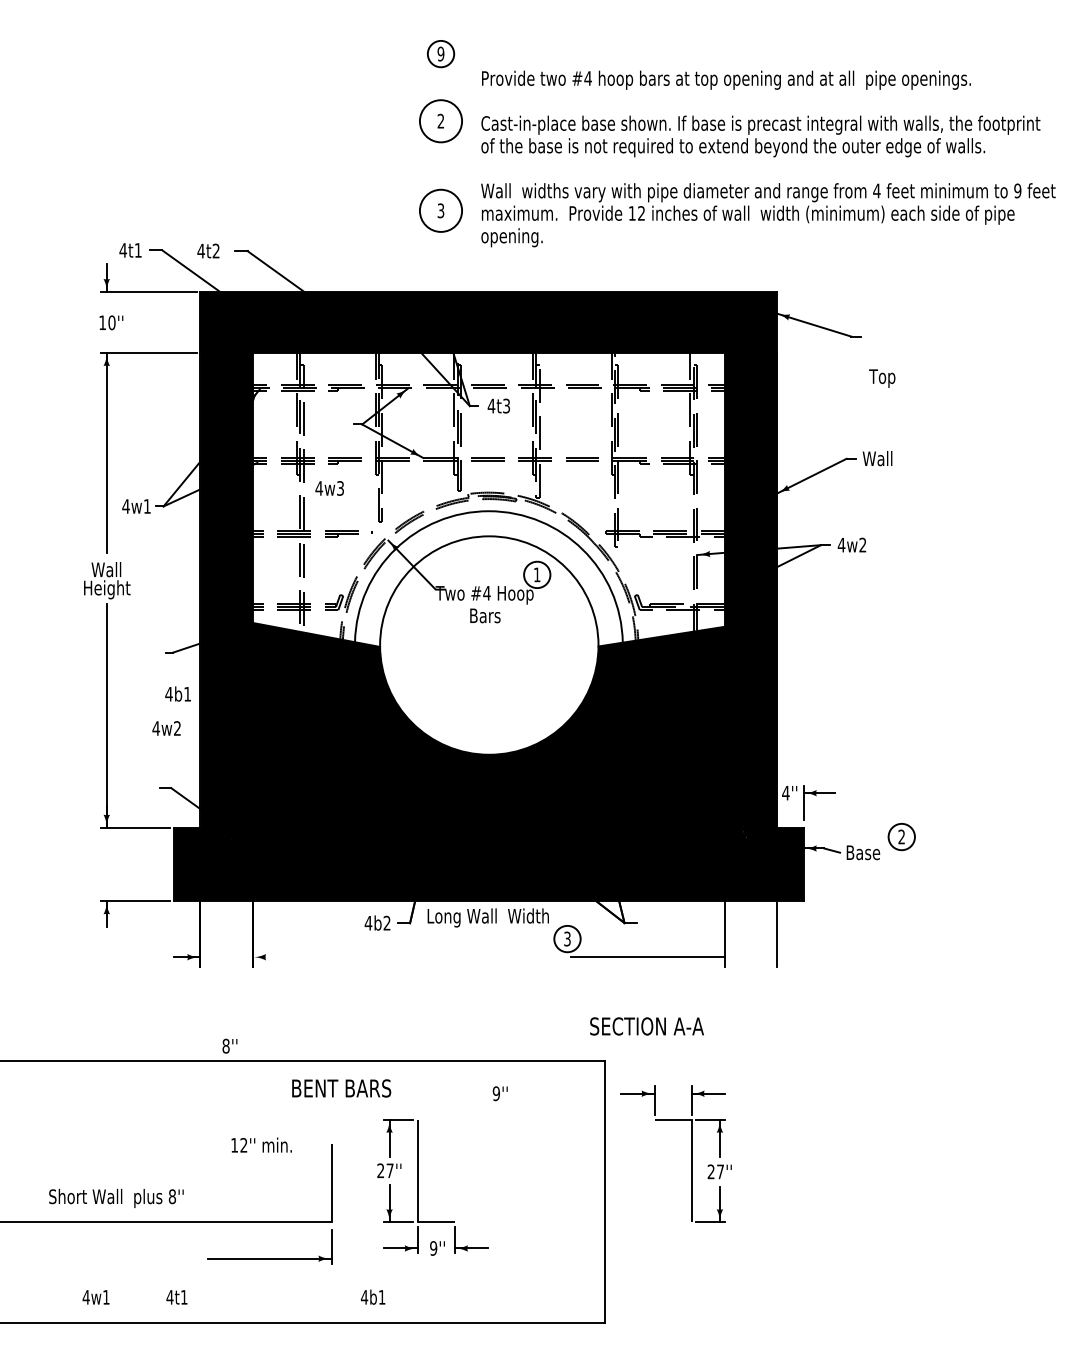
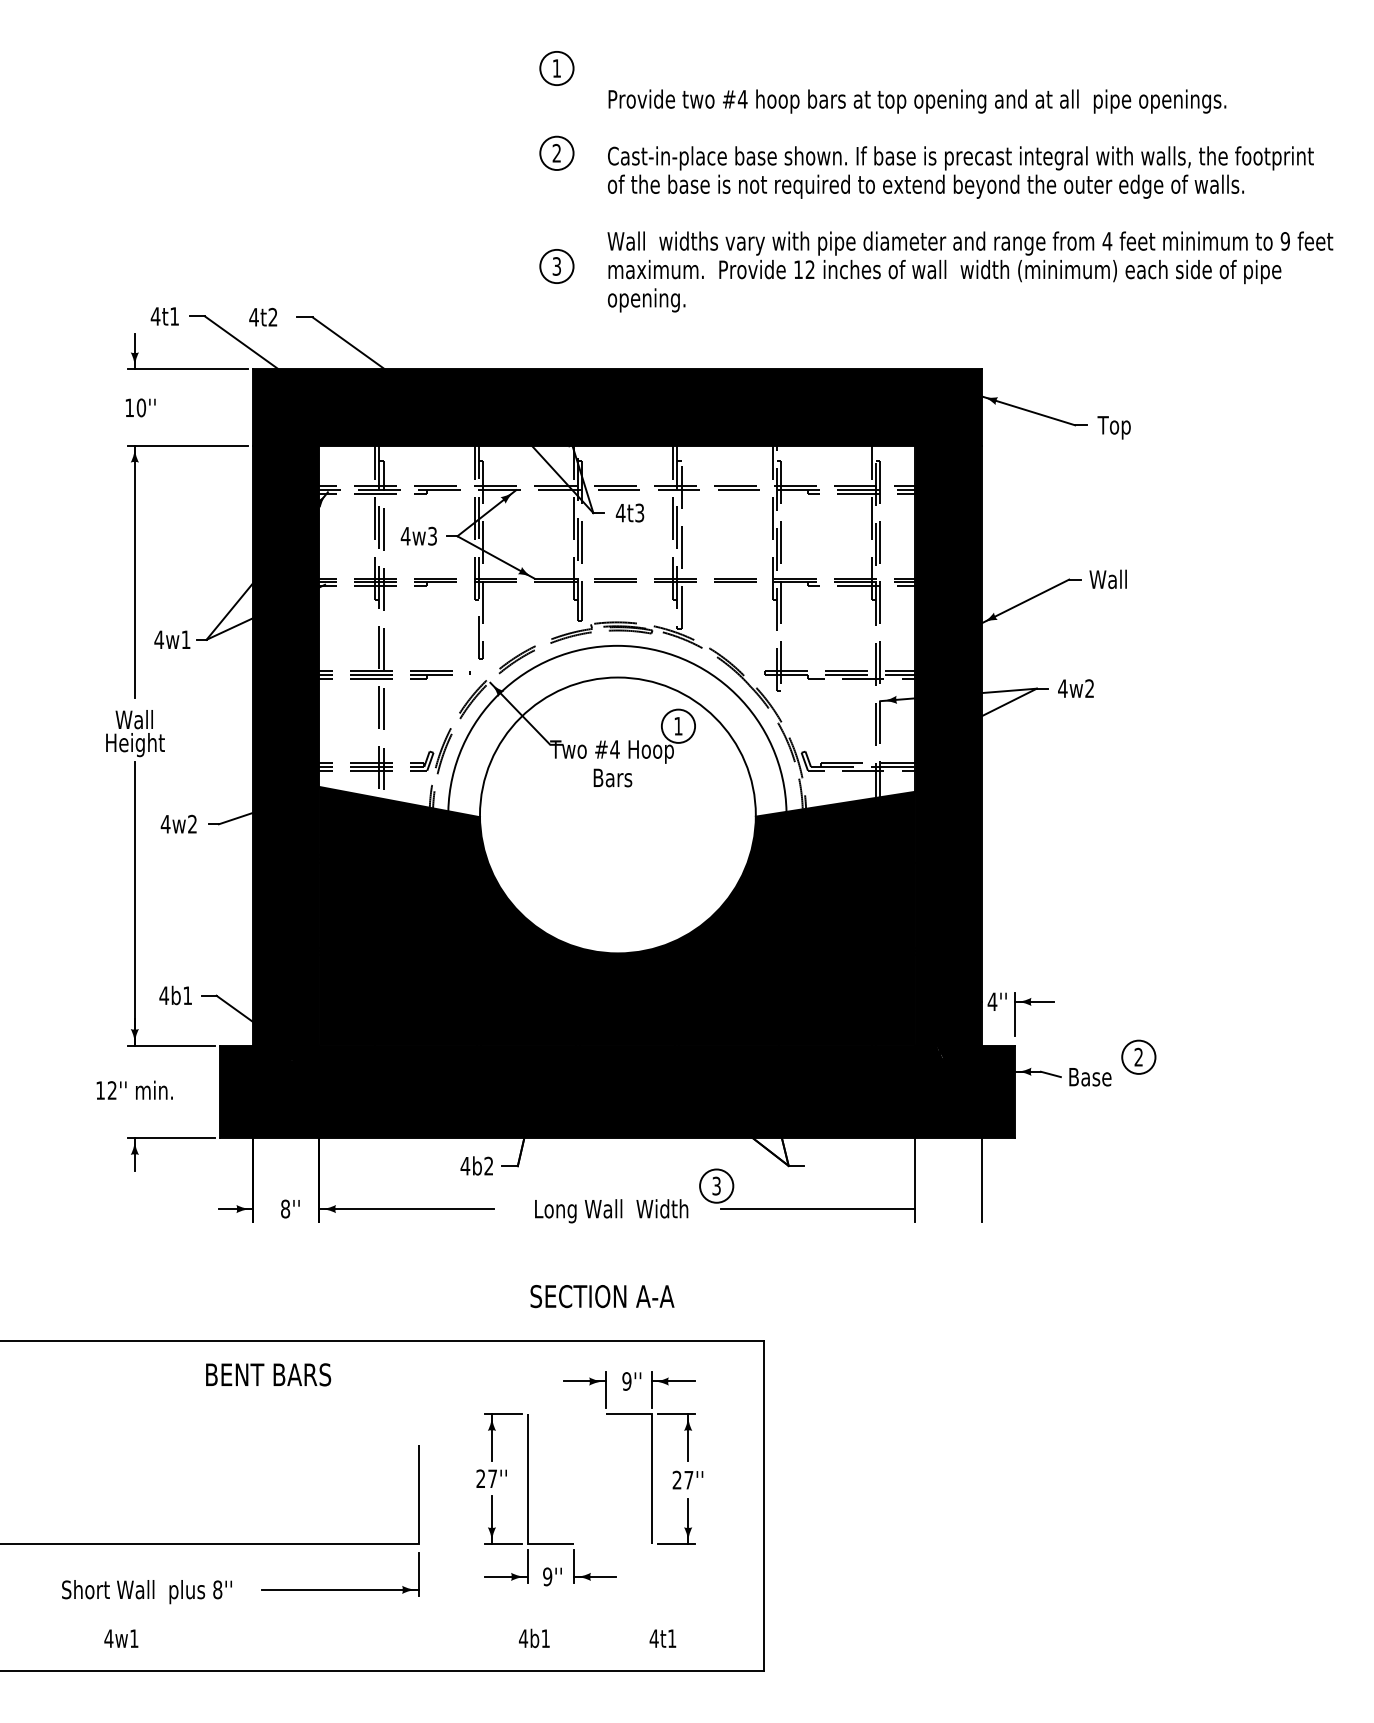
text: (440, 53) -> (556, 67), 9 -> 1
circle: (440, 121) -> (556, 153), size x0.62
circle: (440, 210) -> (556, 266), size x0.62
text: (882, 378) -> (1114, 427), moved
text: (329, 488) -> (418, 536), moved
text: (177, 693) -> (174, 994), moved
text: (166, 728) -> (178, 824), moved
text: (487, 917) -> (610, 1210), moved
line: (321, 957) -> (406, 1209), added
text: (646, 1026) -> (601, 1296), moved
text: (229, 1045) -> (289, 1208), moved
text: (341, 1088) -> (268, 1374), moved
text: (261, 1144) -> (134, 1089), moved
part: (691, 1153) -> (652, 1456), moved
text: (116, 1198) -> (147, 1592), moved
text: (373, 1296) -> (534, 1637), moved
text: (176, 1297) -> (662, 1638), moved

